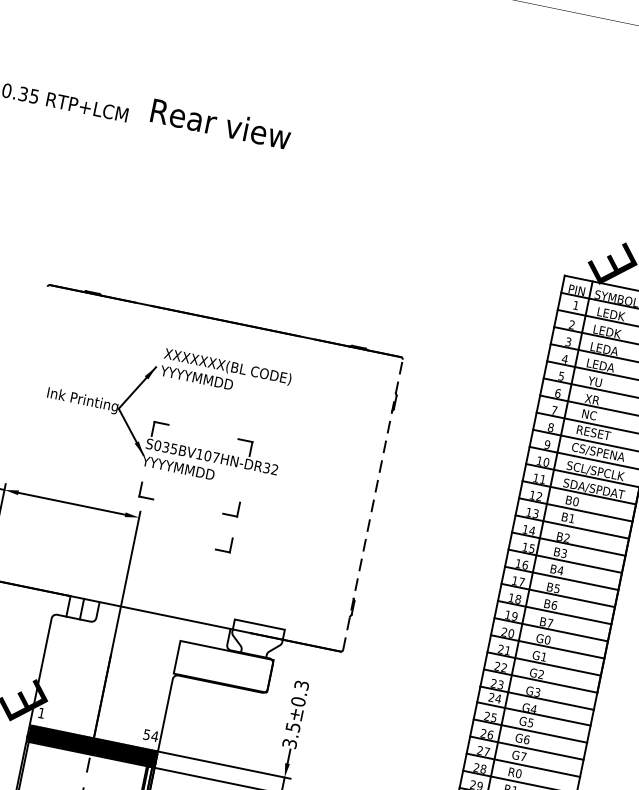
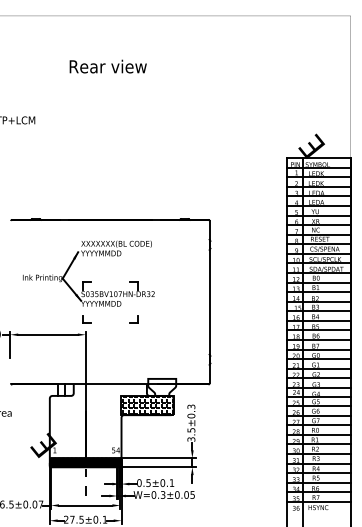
text: (219, 123) -> (107, 66), moved
line: (372, 503) -> (209, 301), dashed -> solid
part: (222, 543) -> (133, 339), removed
hatch: (224, 665) -> (147, 404), added

